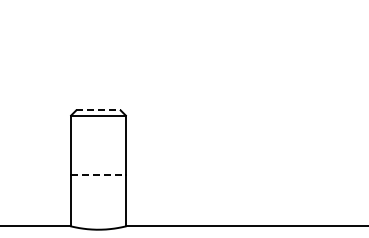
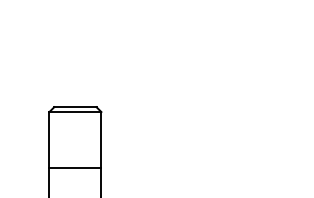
line: (98, 110) -> (75, 107), dashed -> solid
line: (98, 174) -> (75, 167), dashed -> solid

